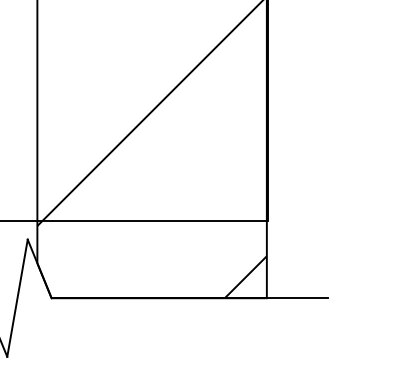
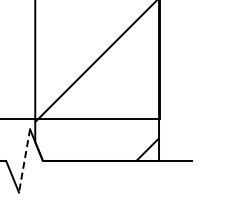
line: (17, 299) -> (24, 161), solid -> dashed

